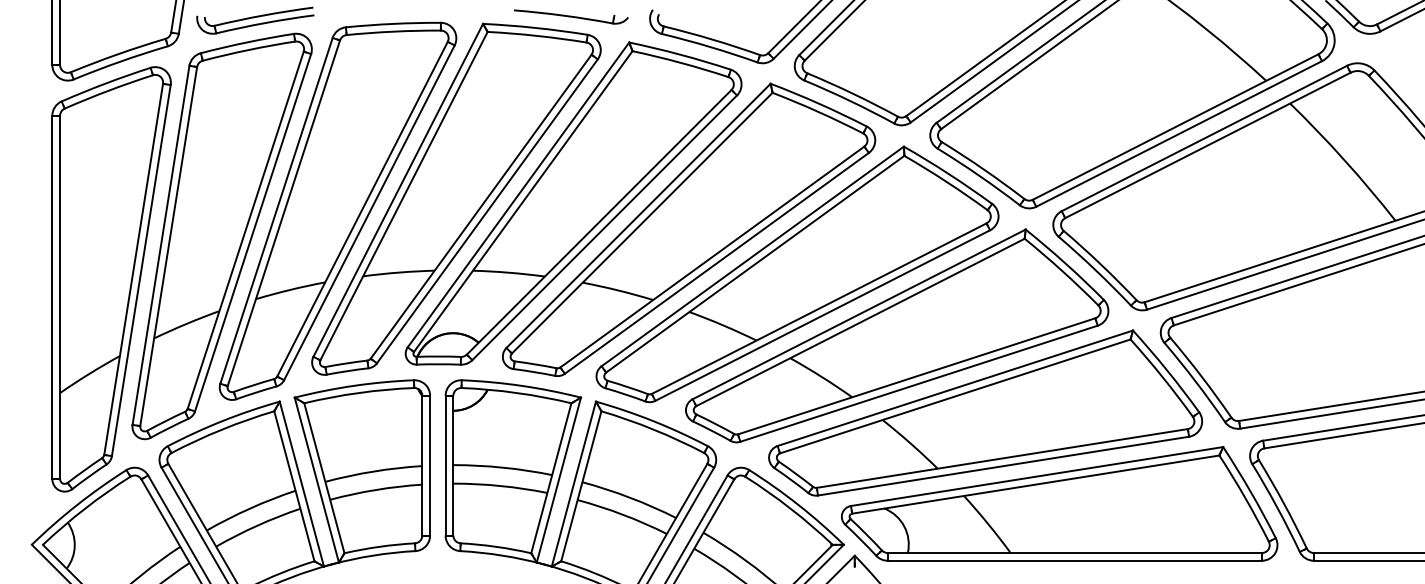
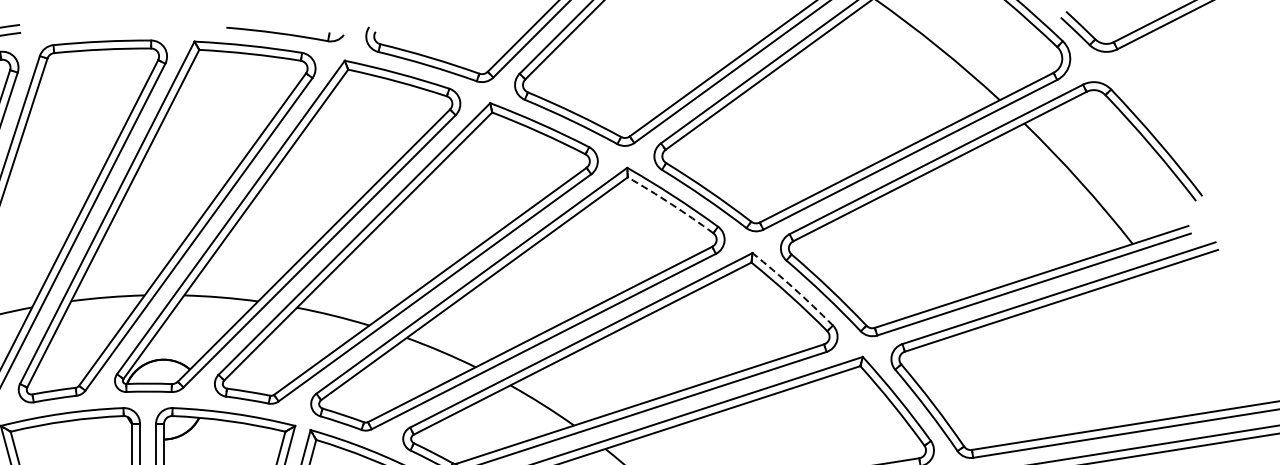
arc: (946, 181) -> (671, 203), solid -> dashed
arc: (1065, 263) -> (793, 288), solid -> dashed

